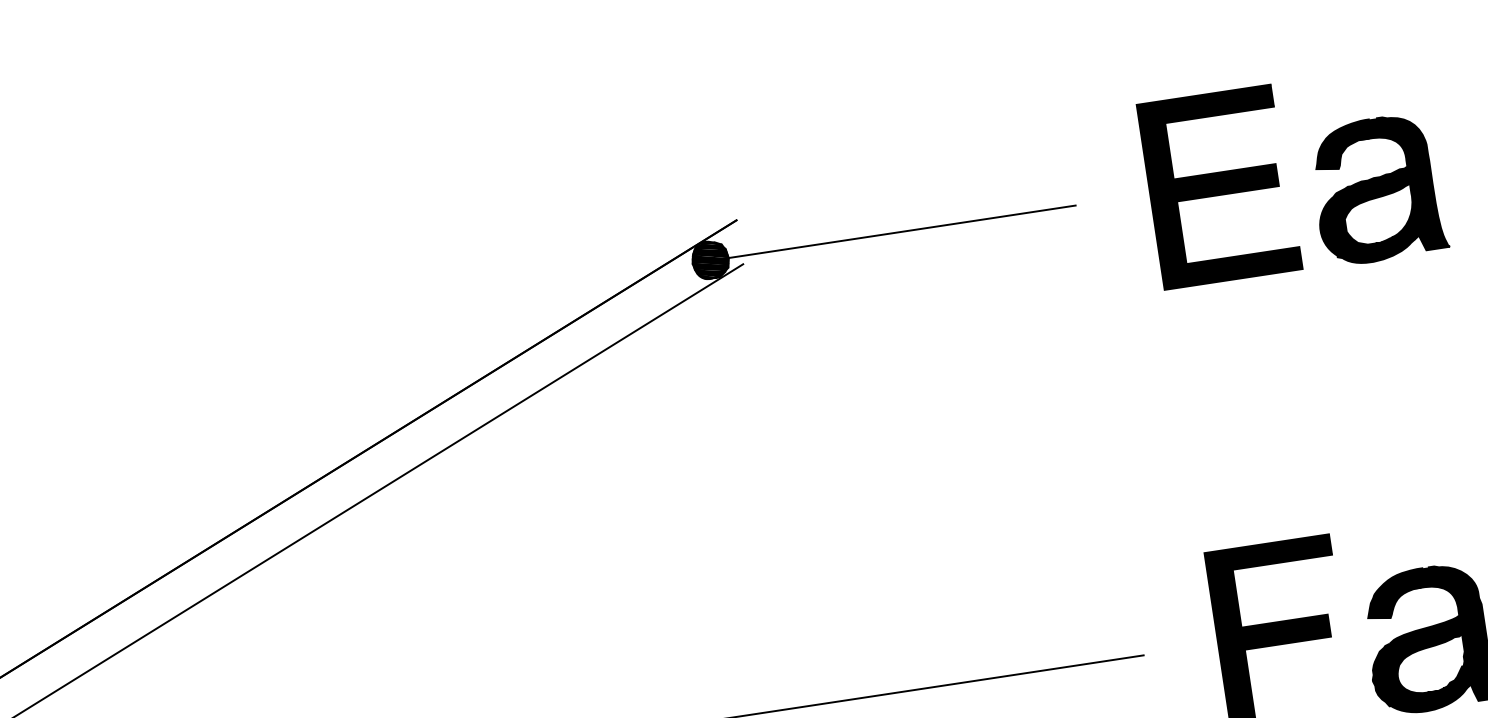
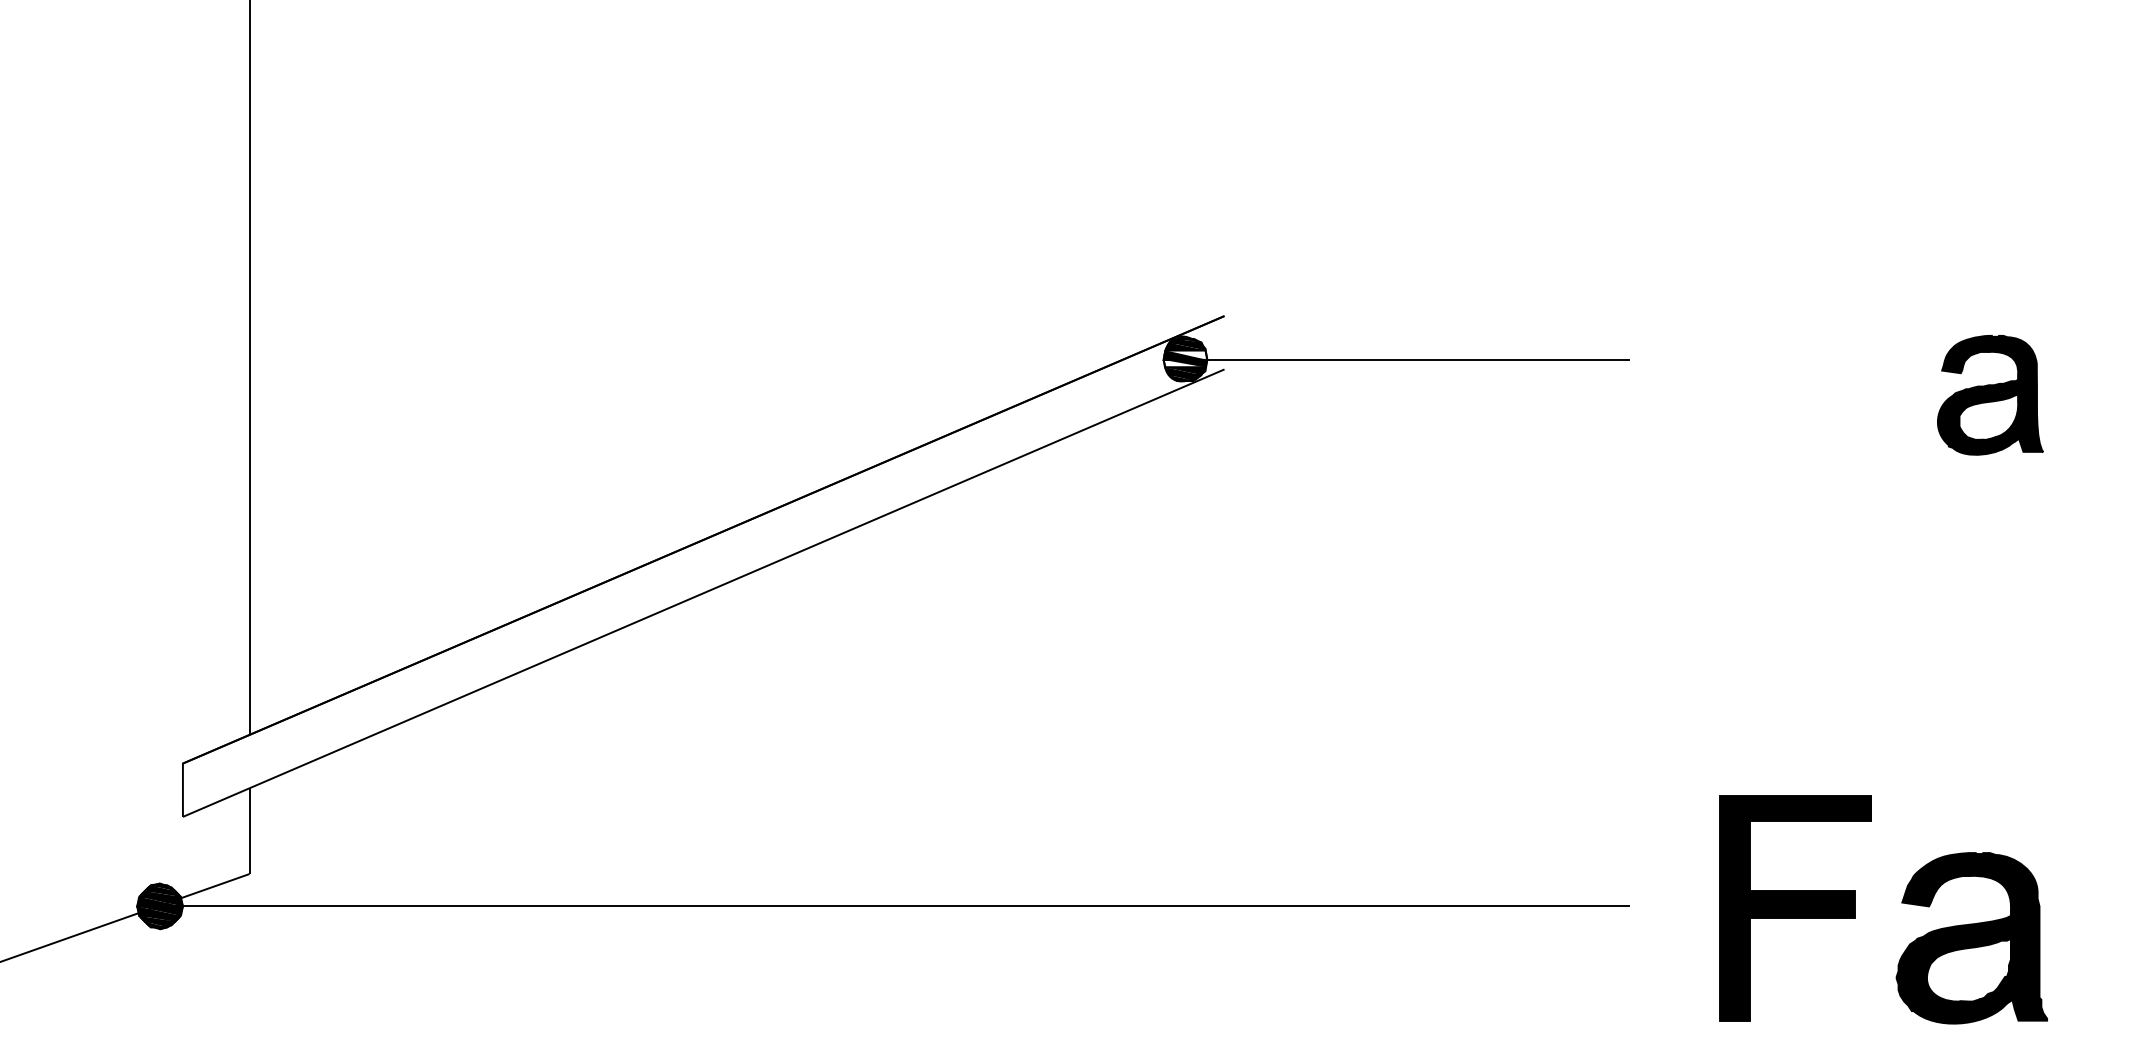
part: (1219, 186) -> (1803, 363), removed
part: (1377, 189) -> (1990, 395), size x0.7
fill: (710, 256) -> (1186, 354), removed
fill: (710, 263) -> (1184, 363), removed

